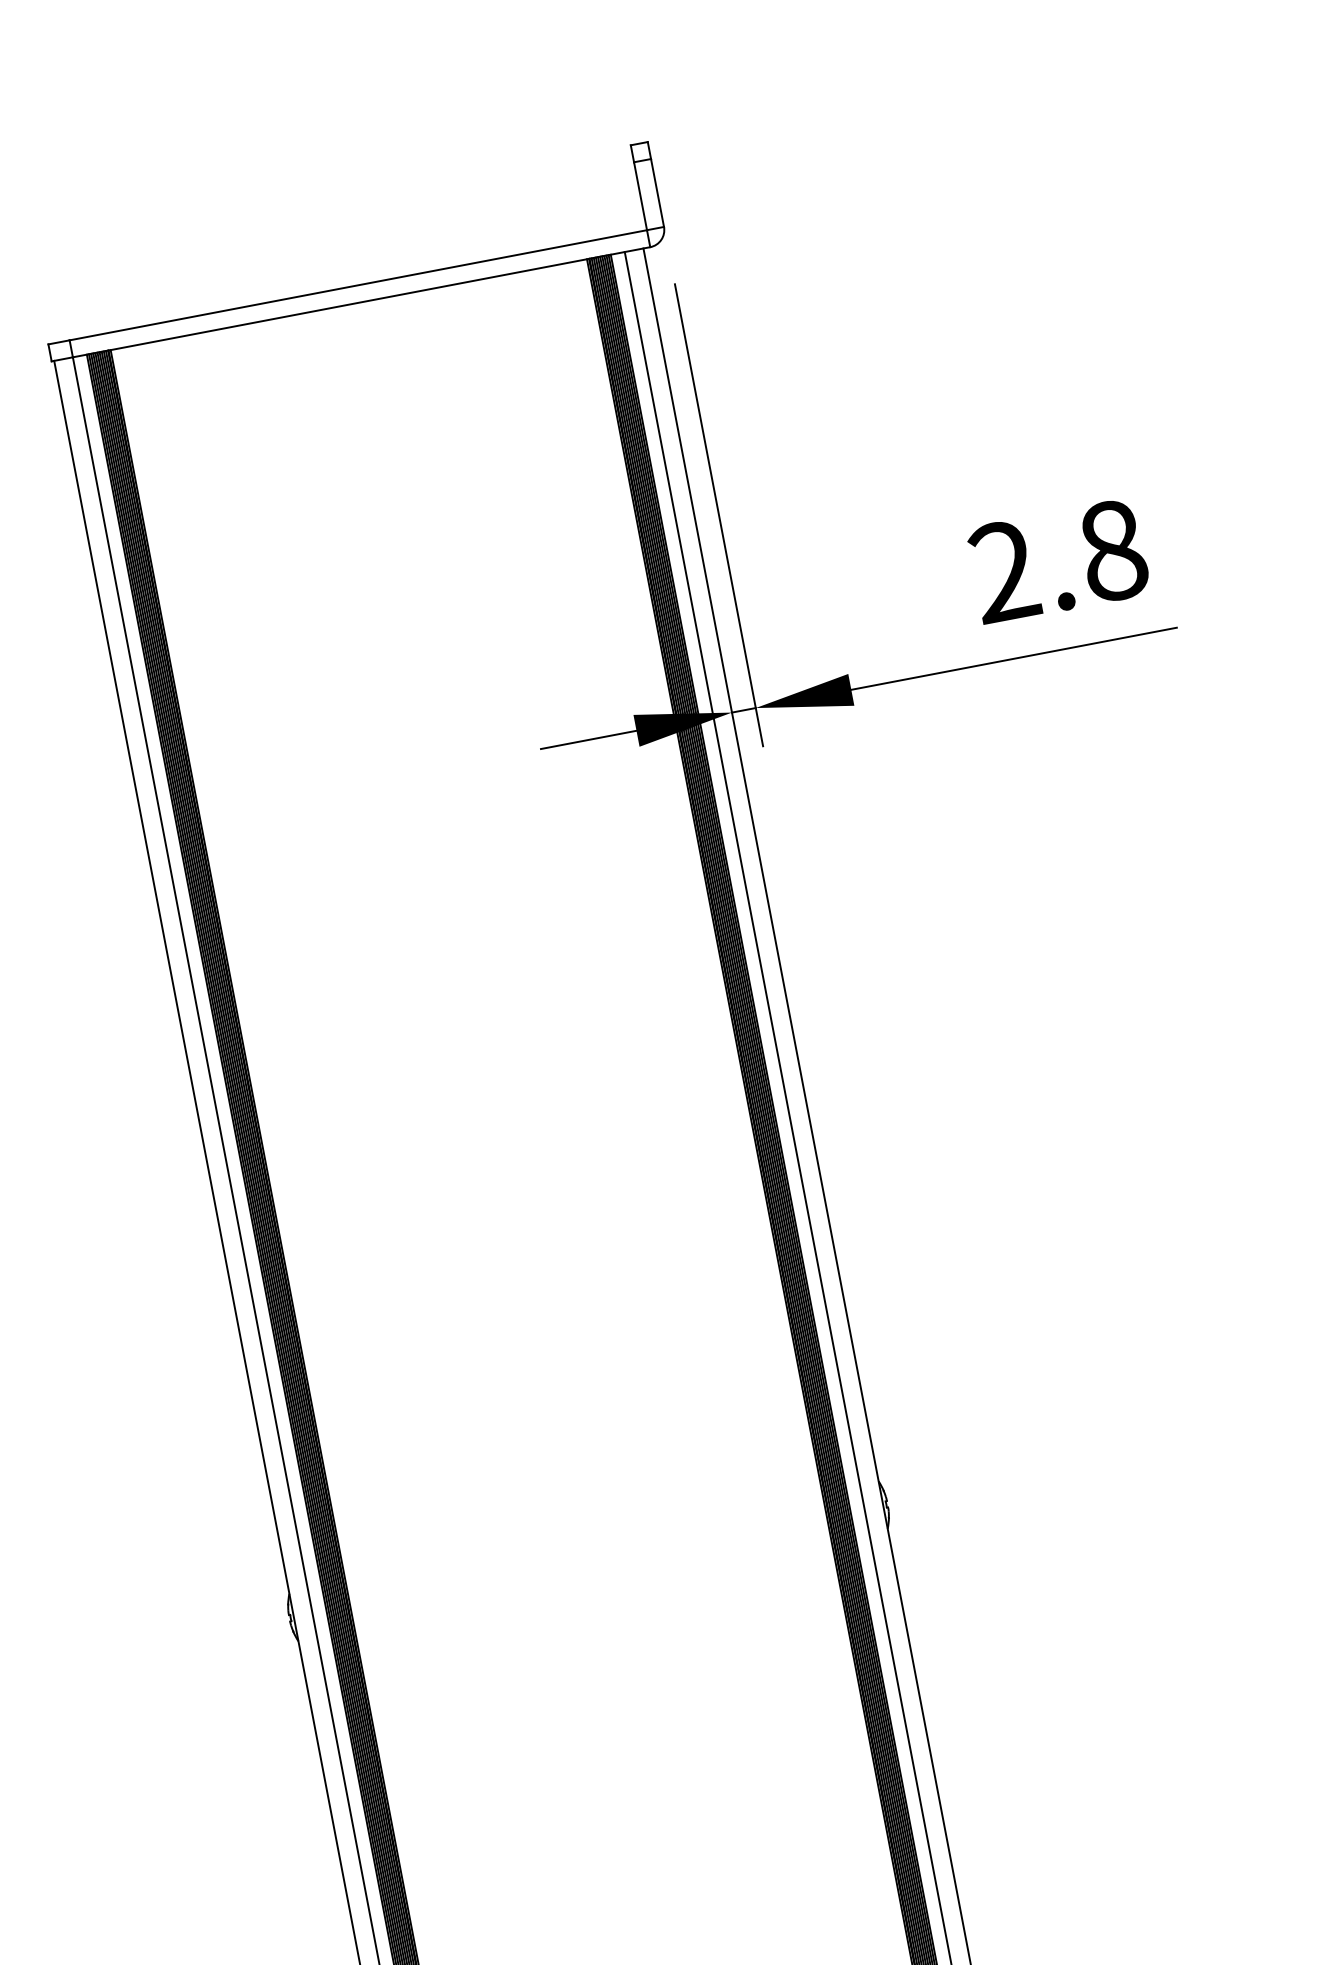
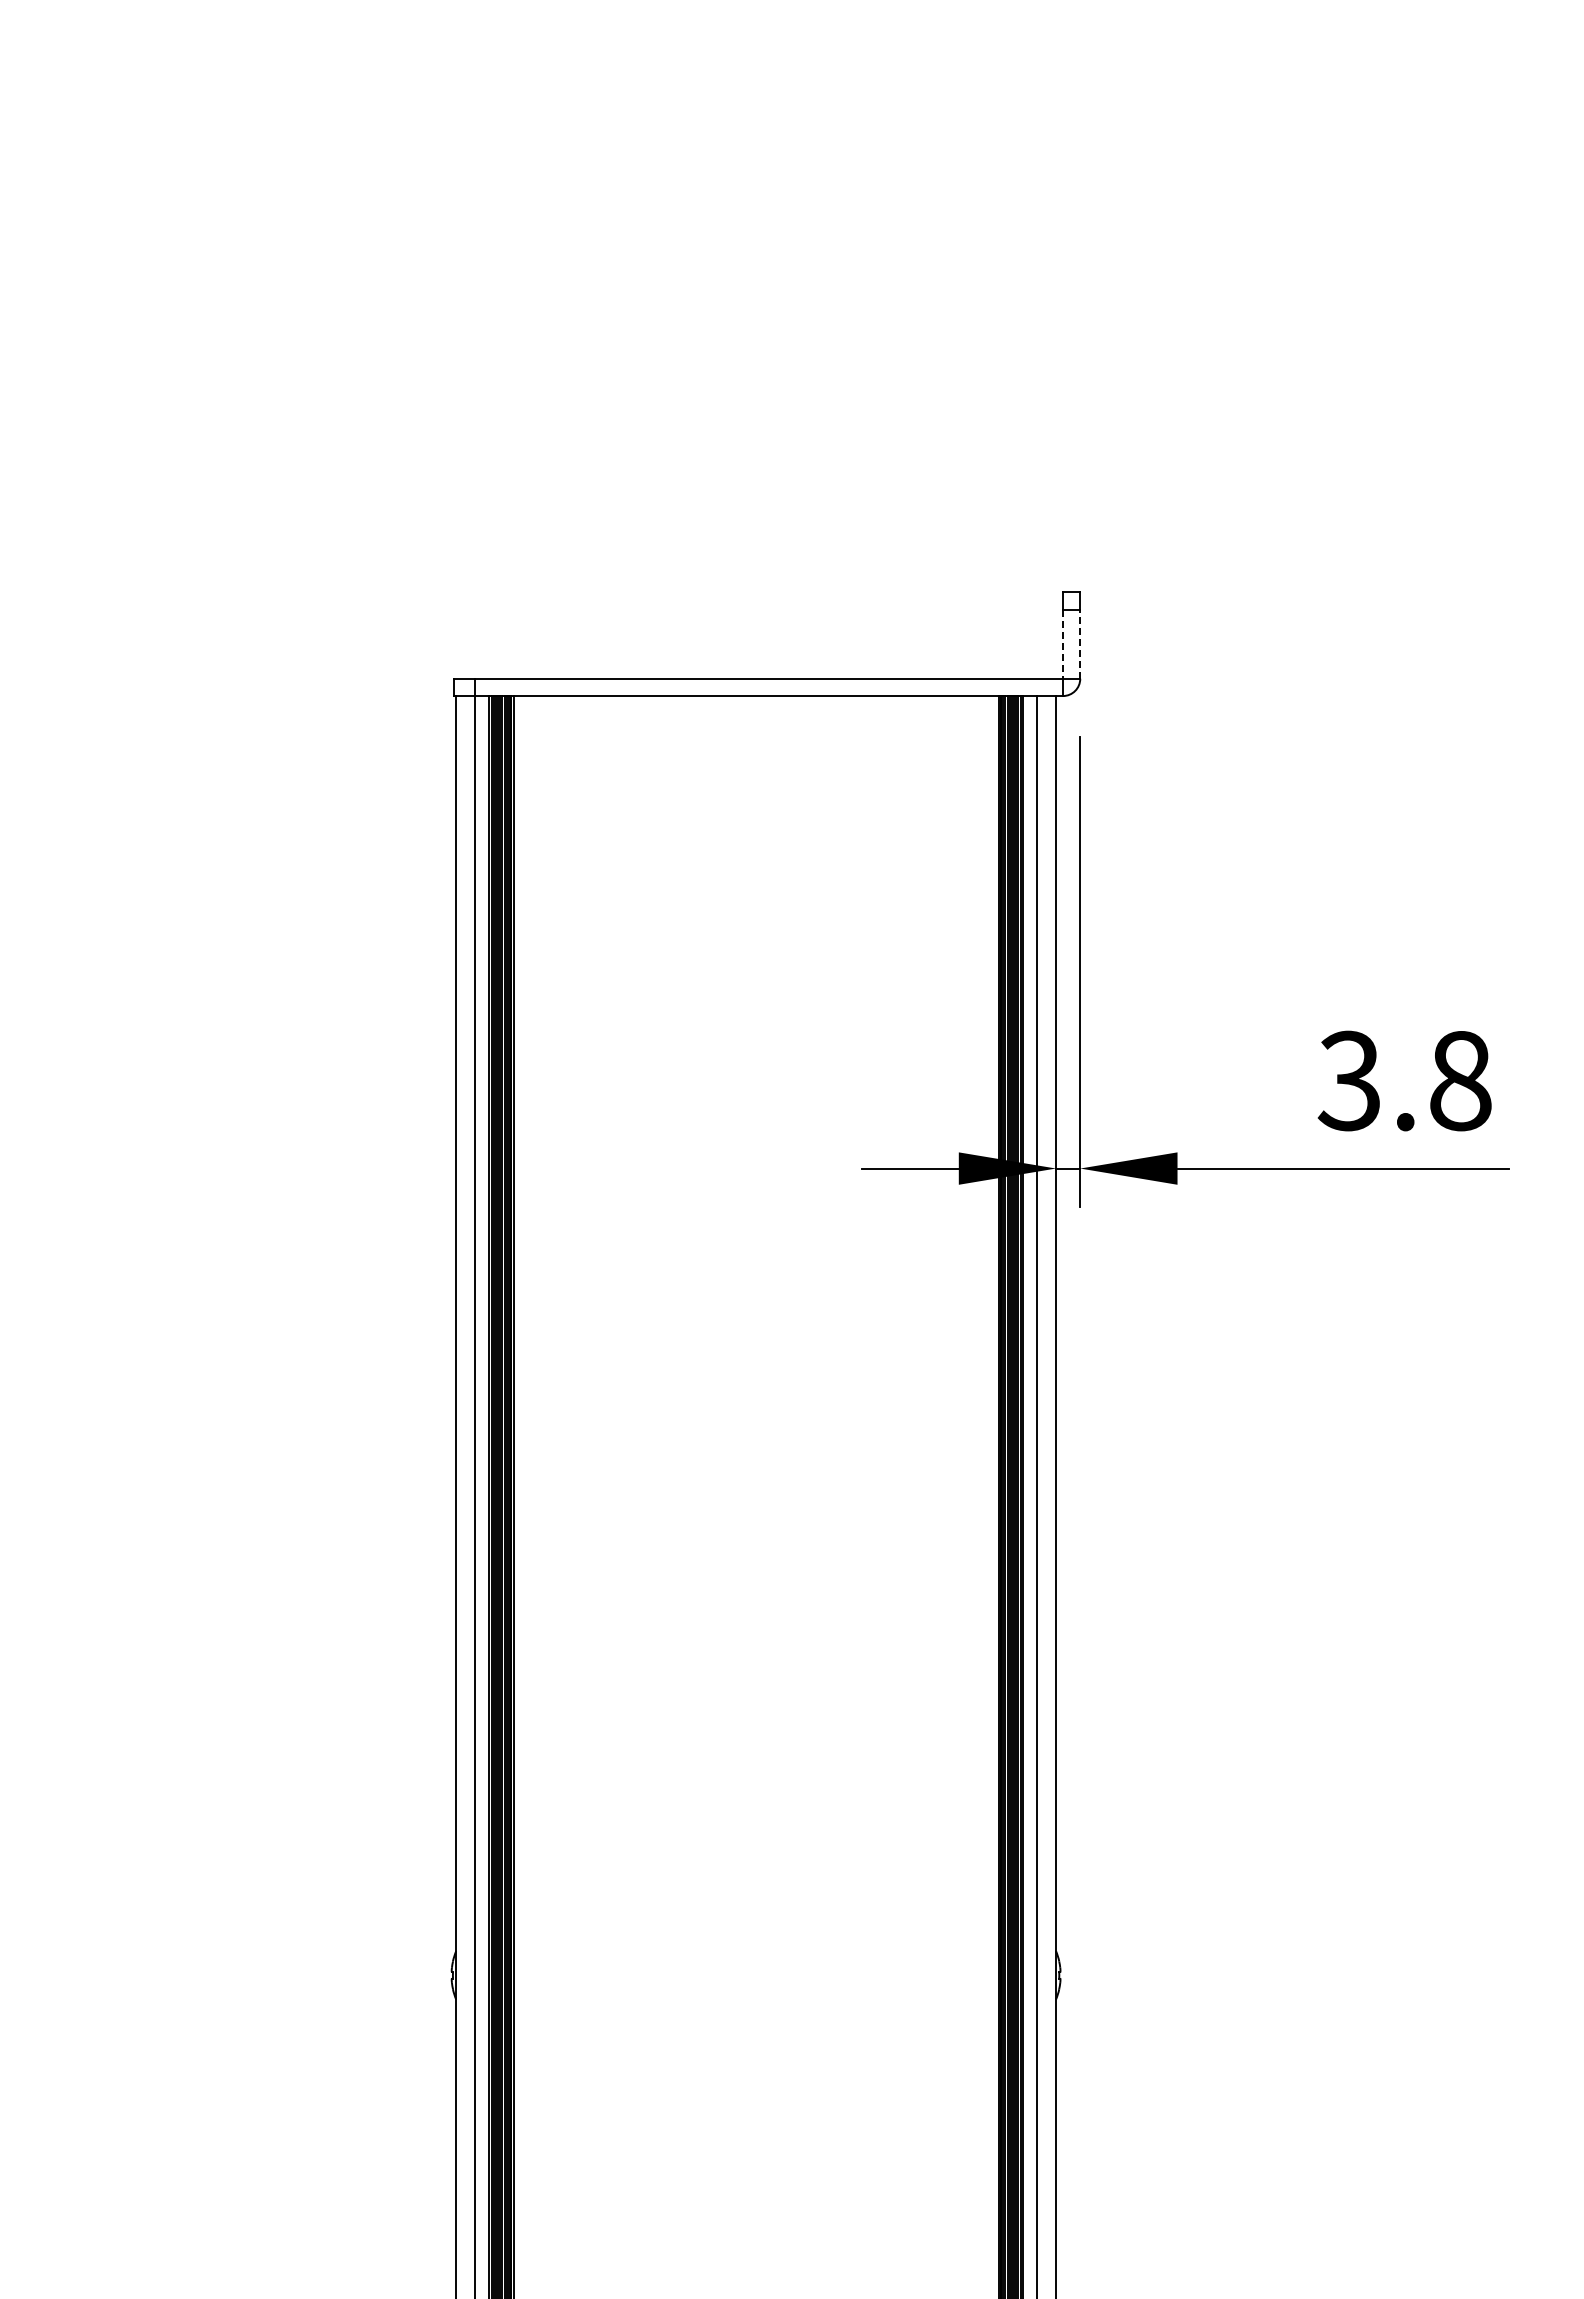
line: (657, 193) -> (1080, 644), solid -> dashed
line: (640, 196) -> (1062, 644), solid -> dashed
text: (1002, 572) -> (1348, 1081), 2.8 -> 3.8

